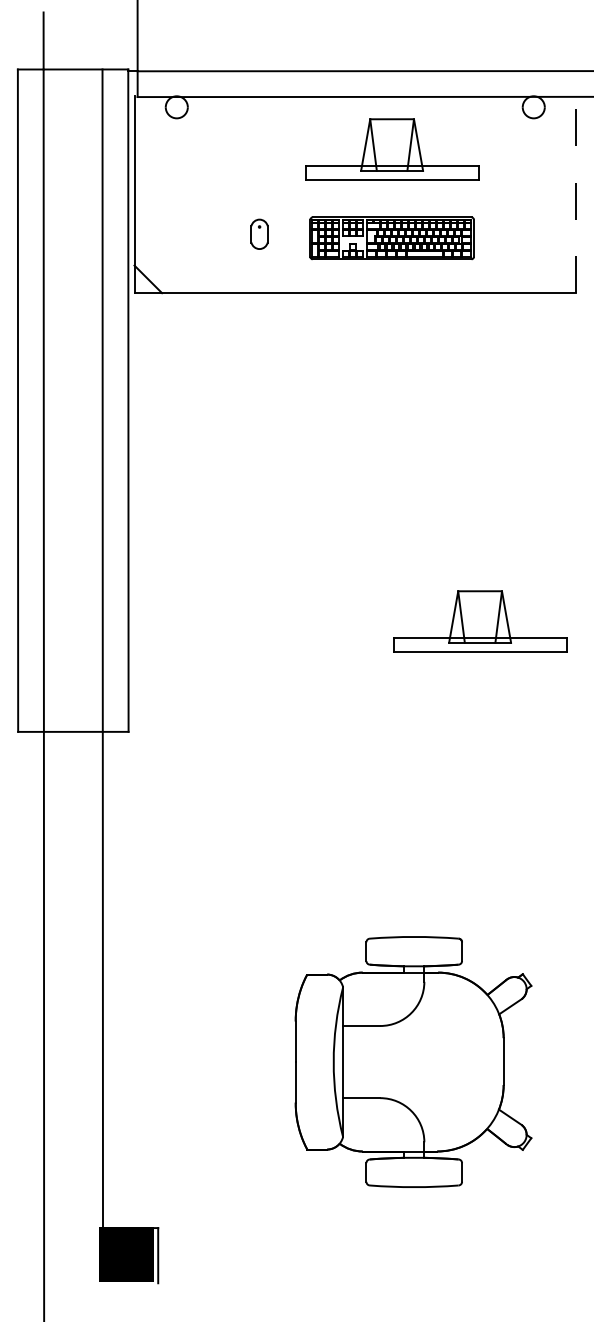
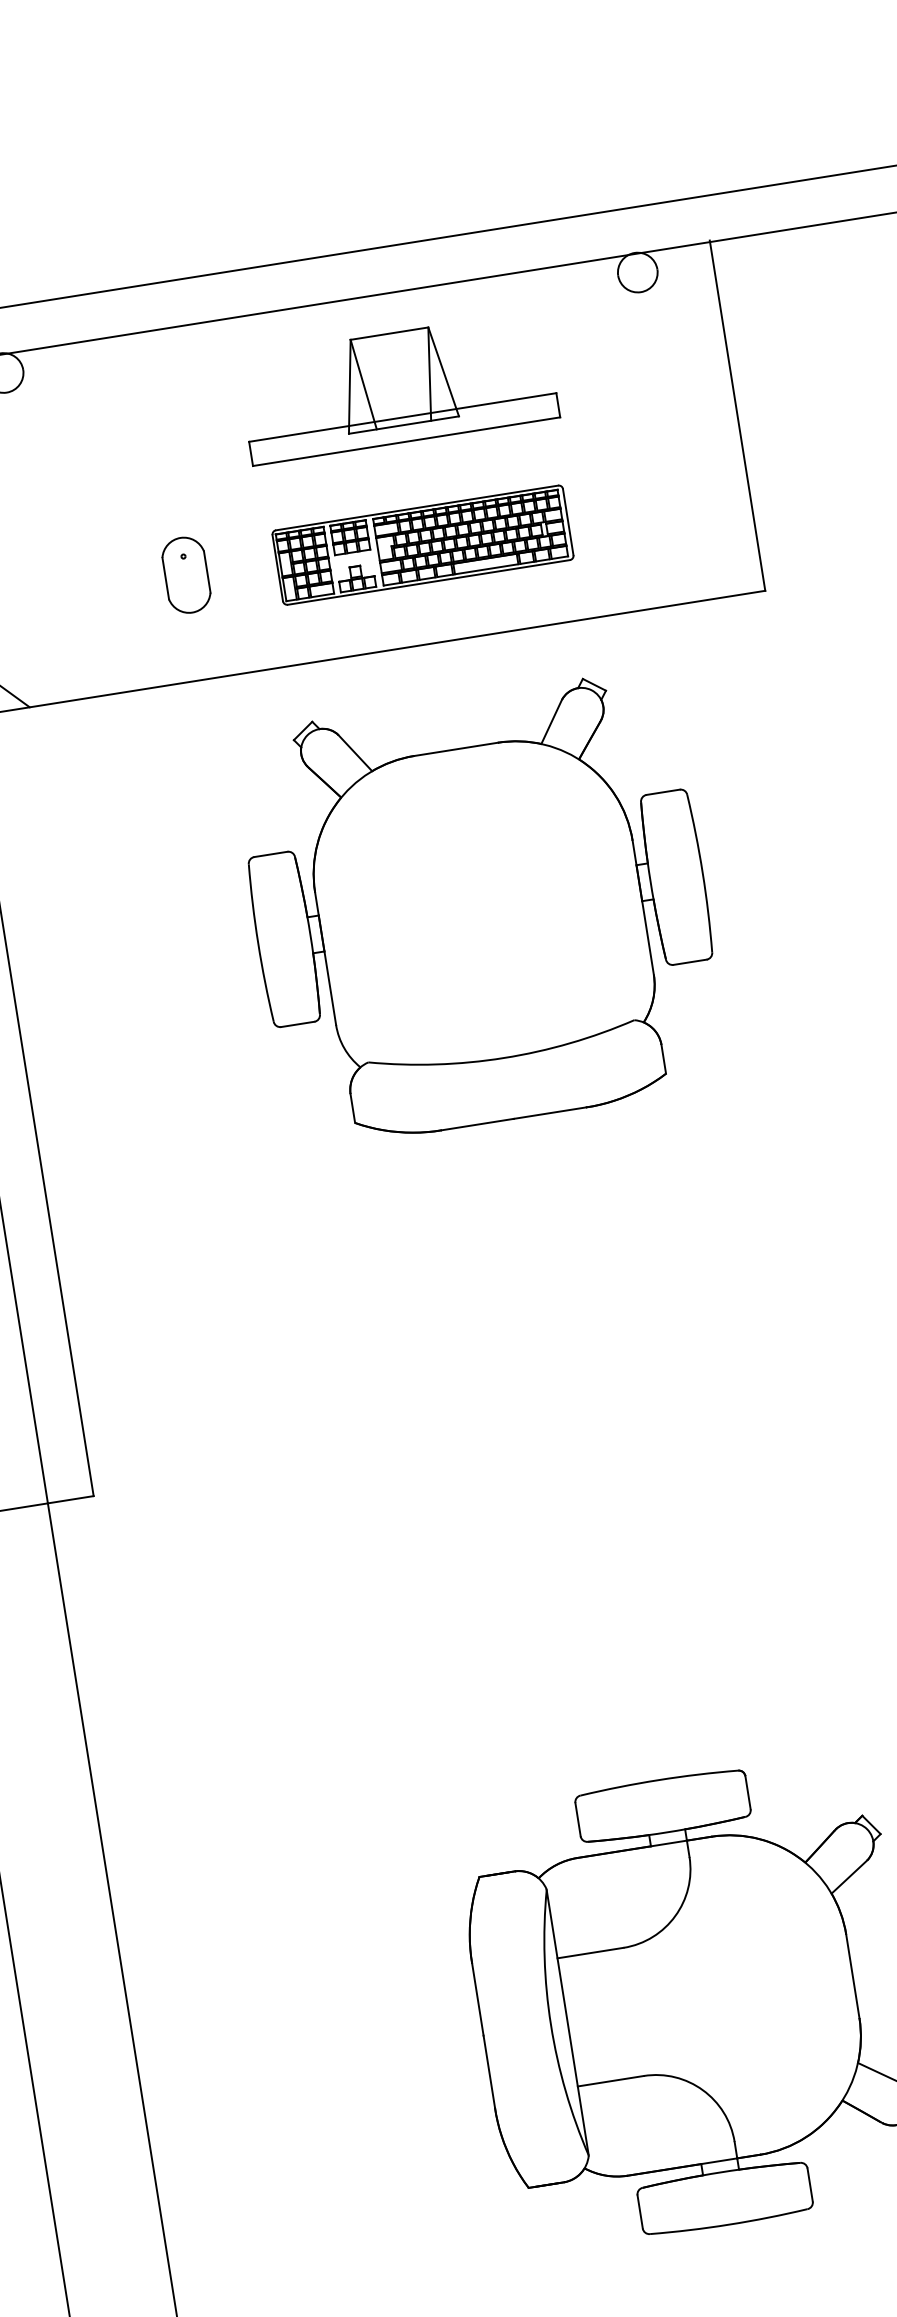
line: (576, 194) -> (738, 415), dashed -> solid
part: (259, 234) -> (186, 575), size x1.43
part: (391, 443) -> (479, 909), added
part: (480, 621) -> (687, 1201), removed

